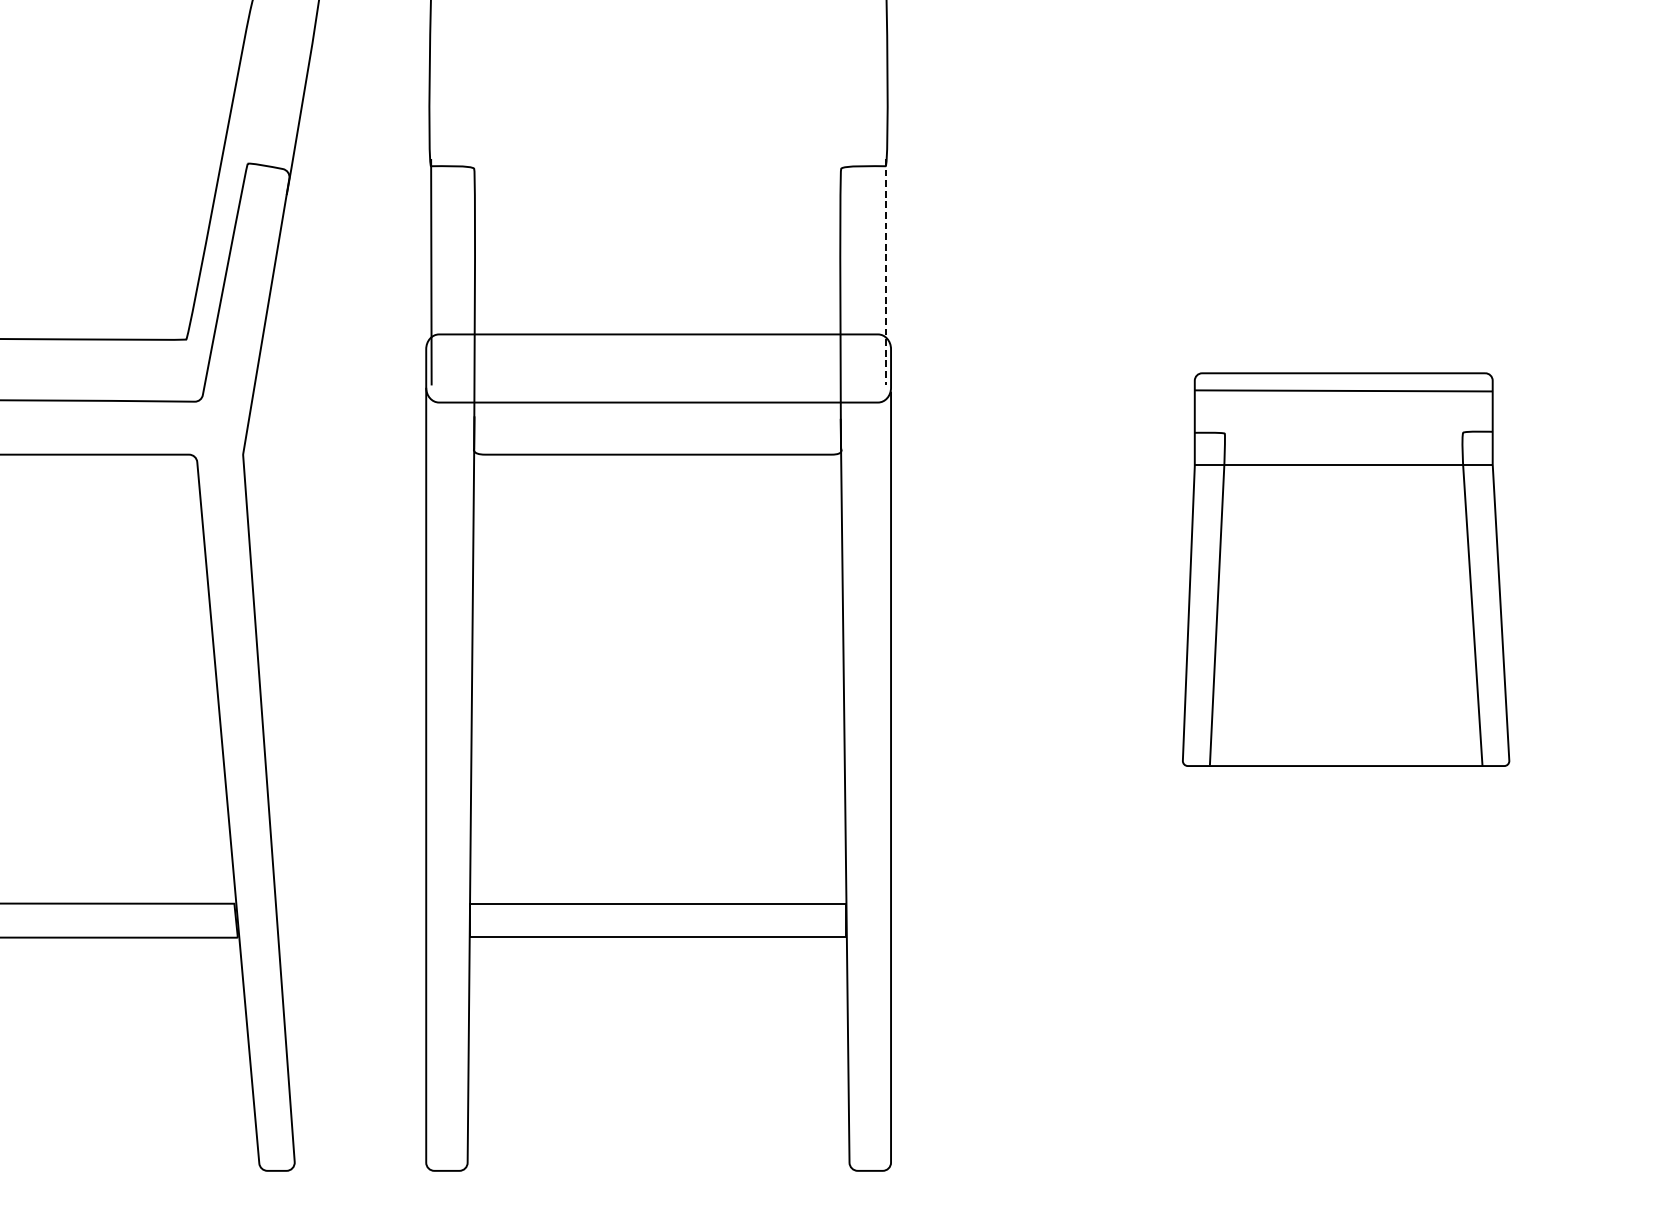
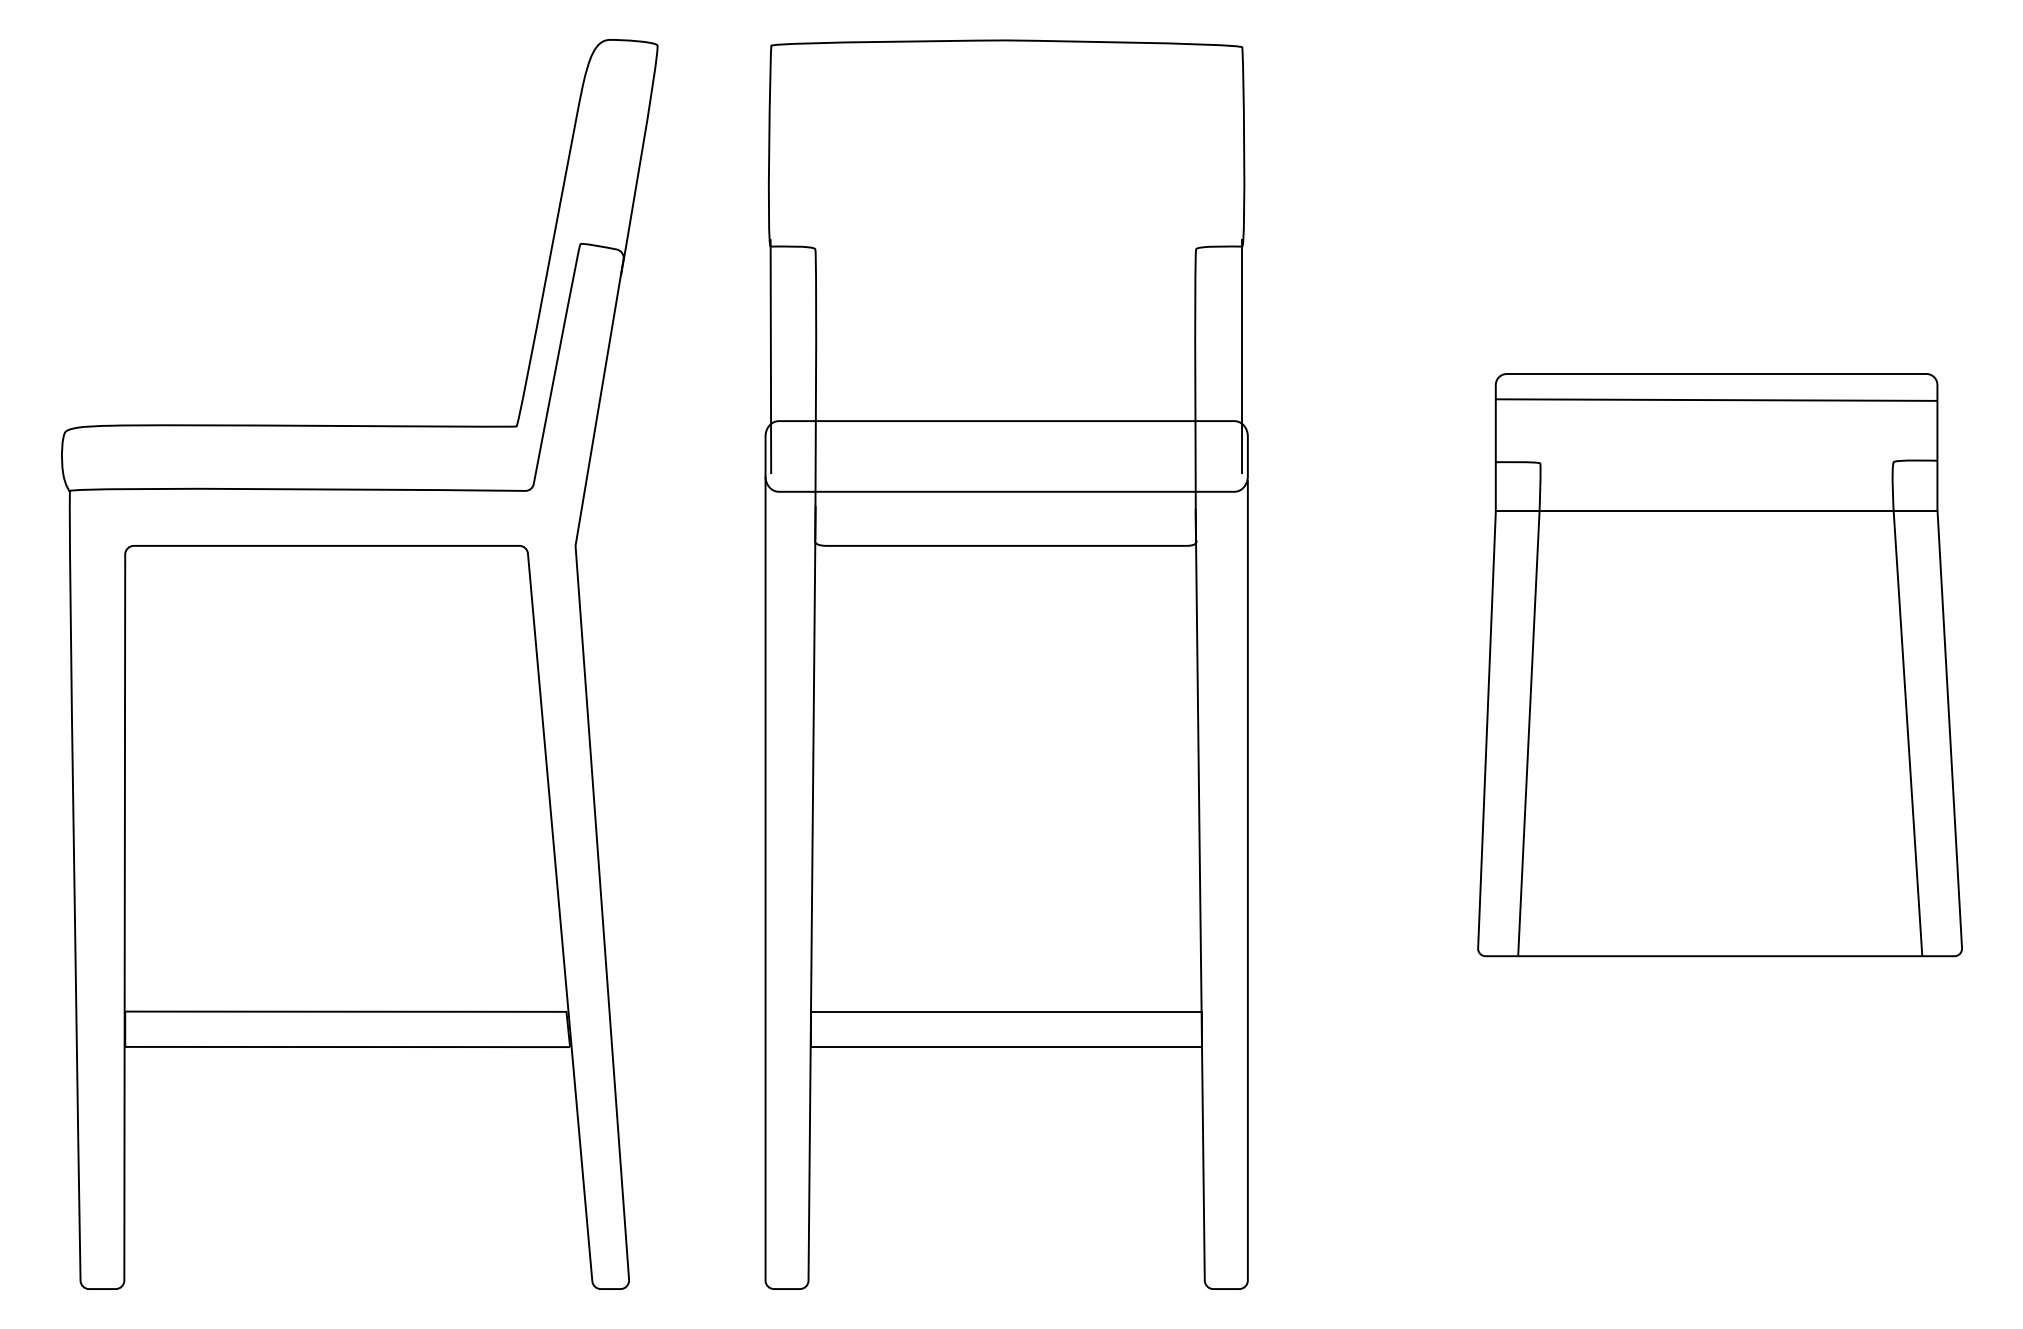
line: (885, 273) -> (1242, 357), dashed -> solid
part: (1345, 569) -> (1719, 665), size x1.43

